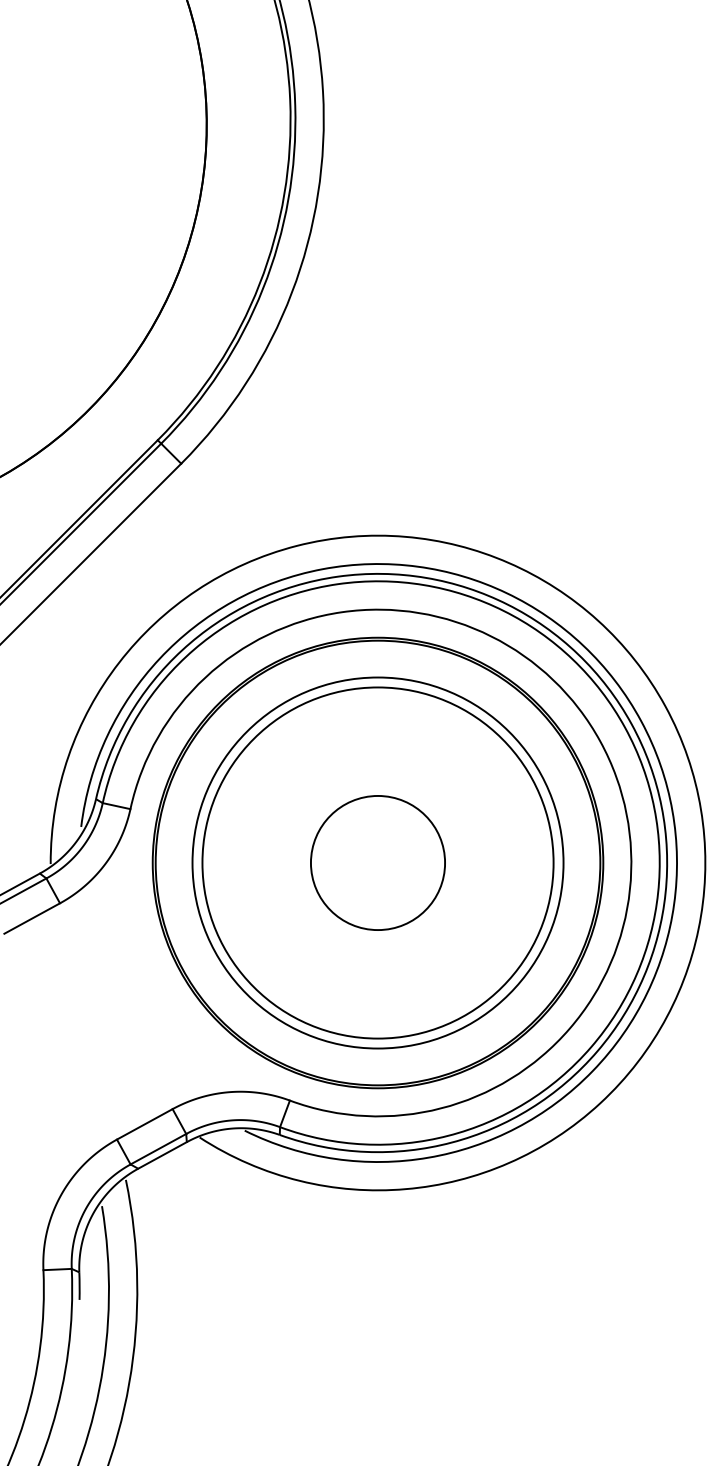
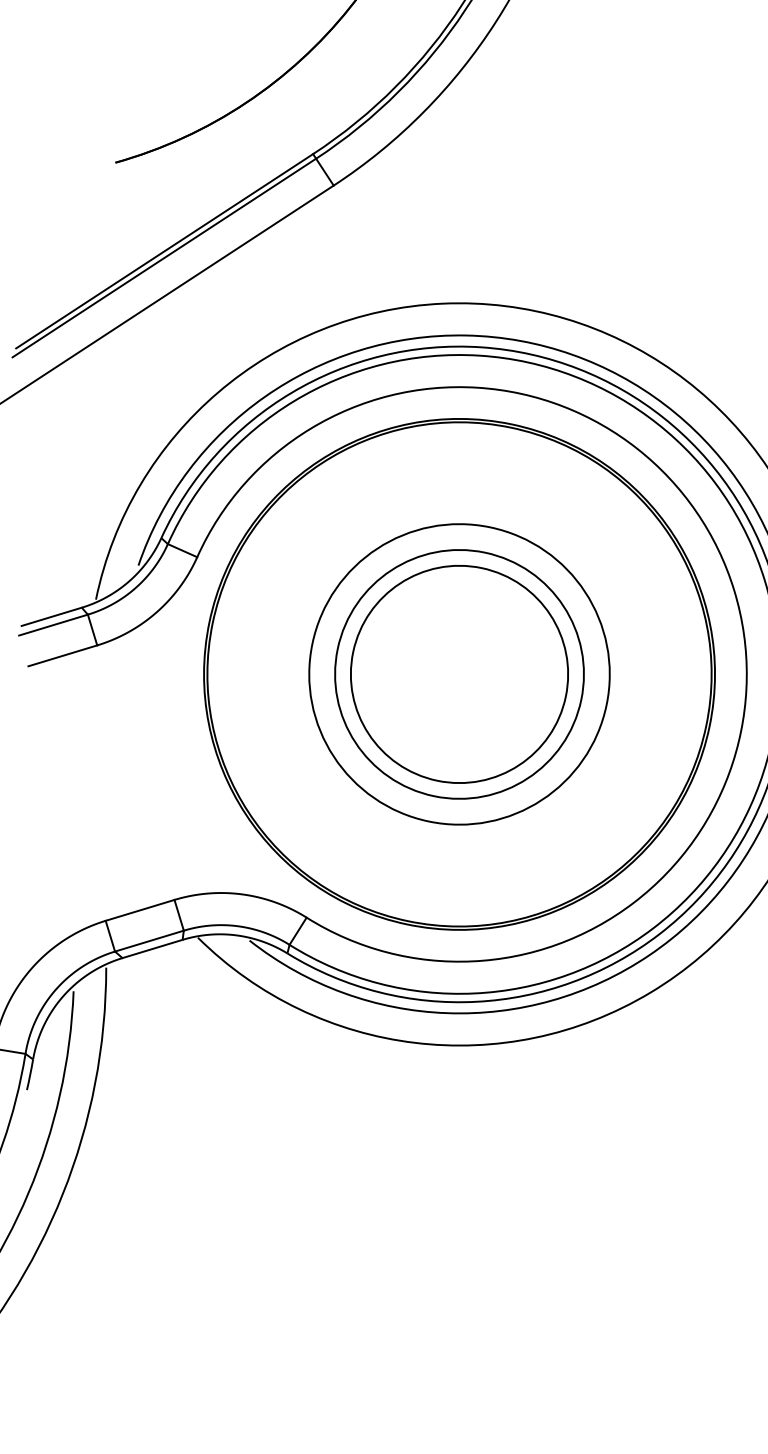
circle: (377, 862) -> (459, 673), size x0.62
circle: (377, 862) -> (459, 673), size x0.71
circle: (377, 862) -> (459, 673), size x1.43

